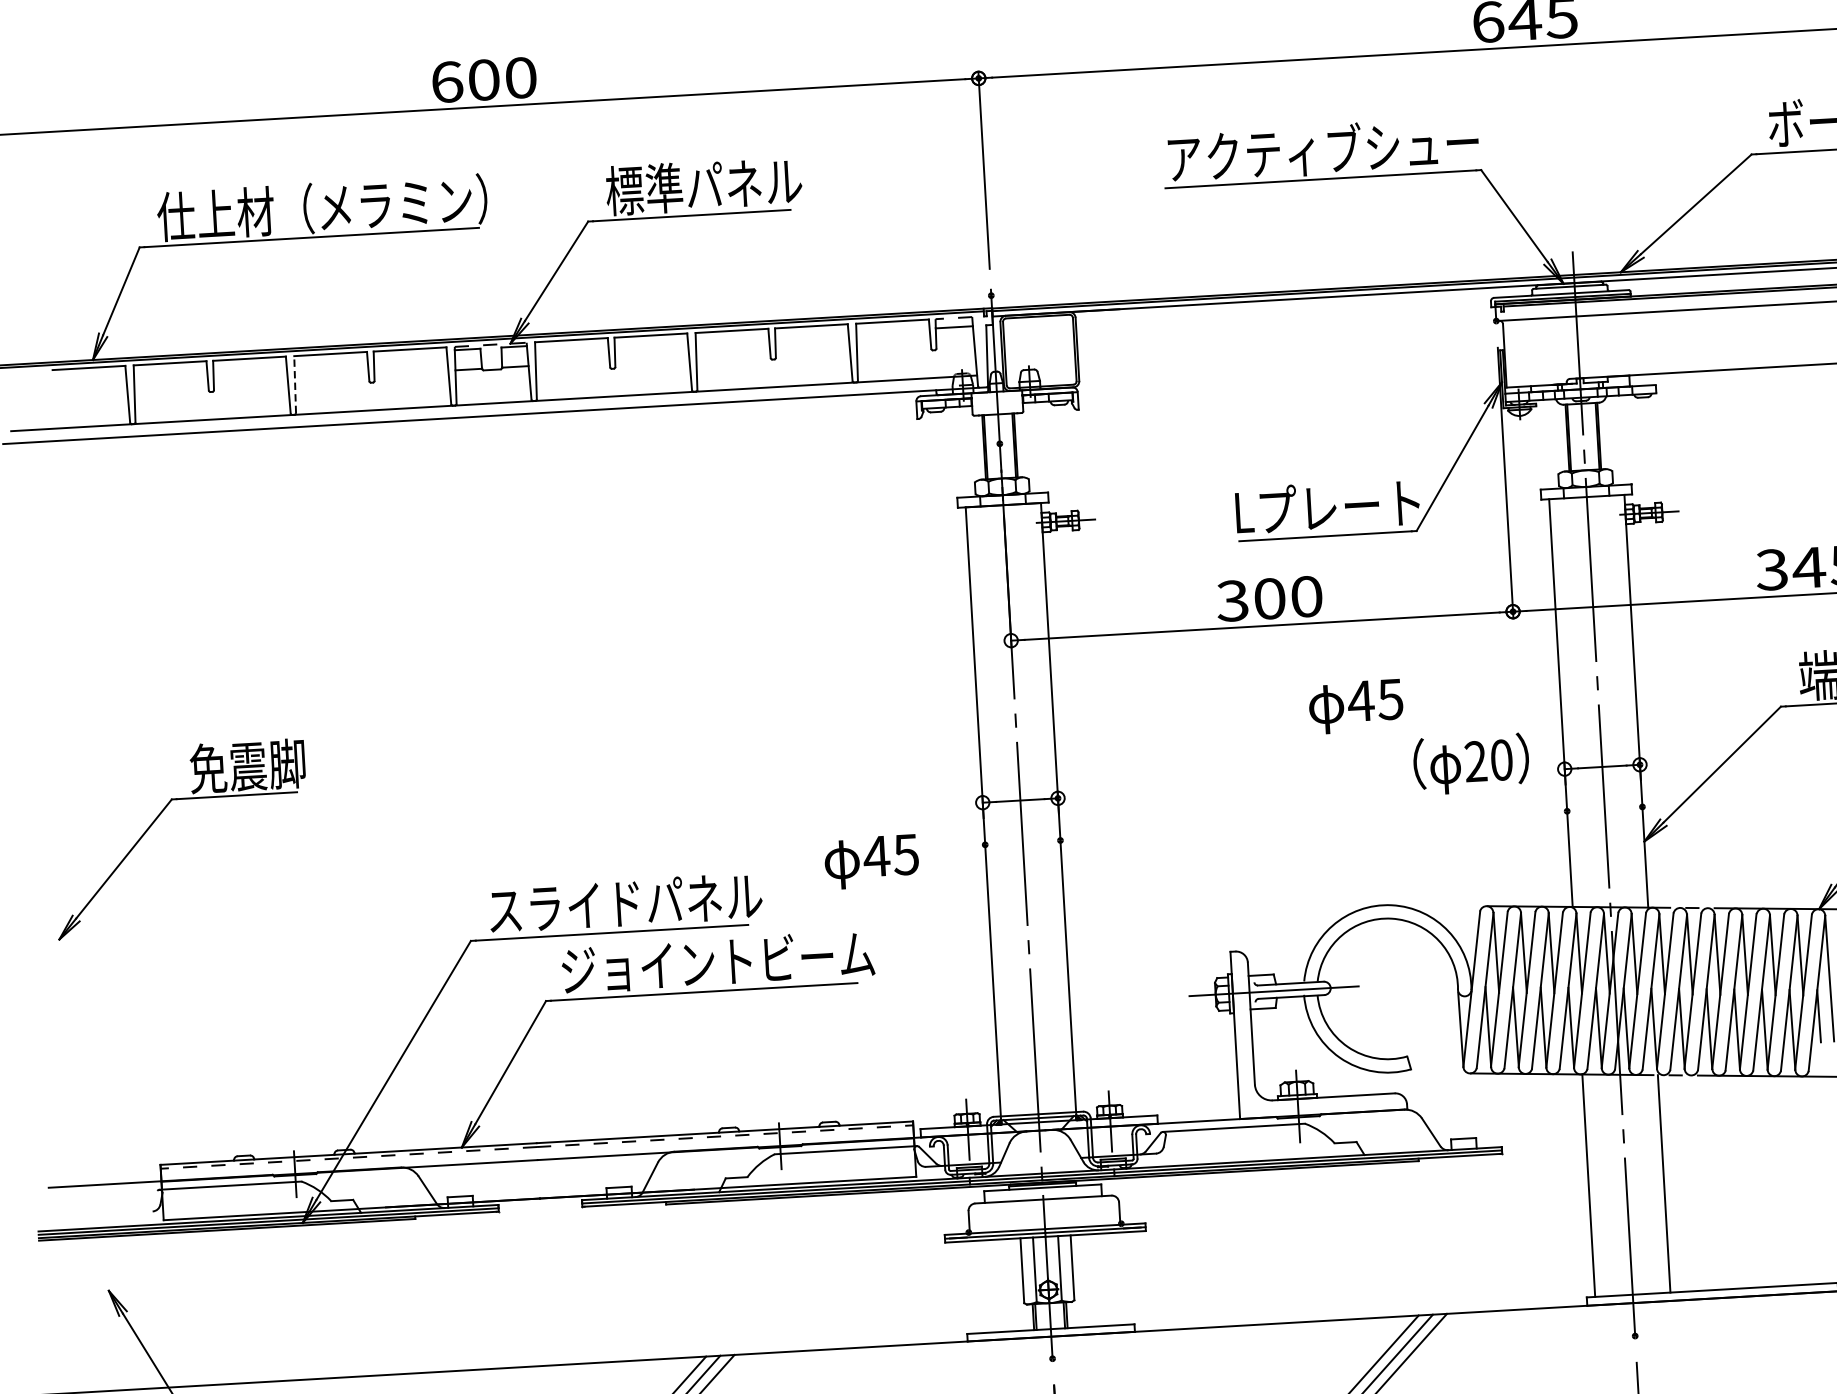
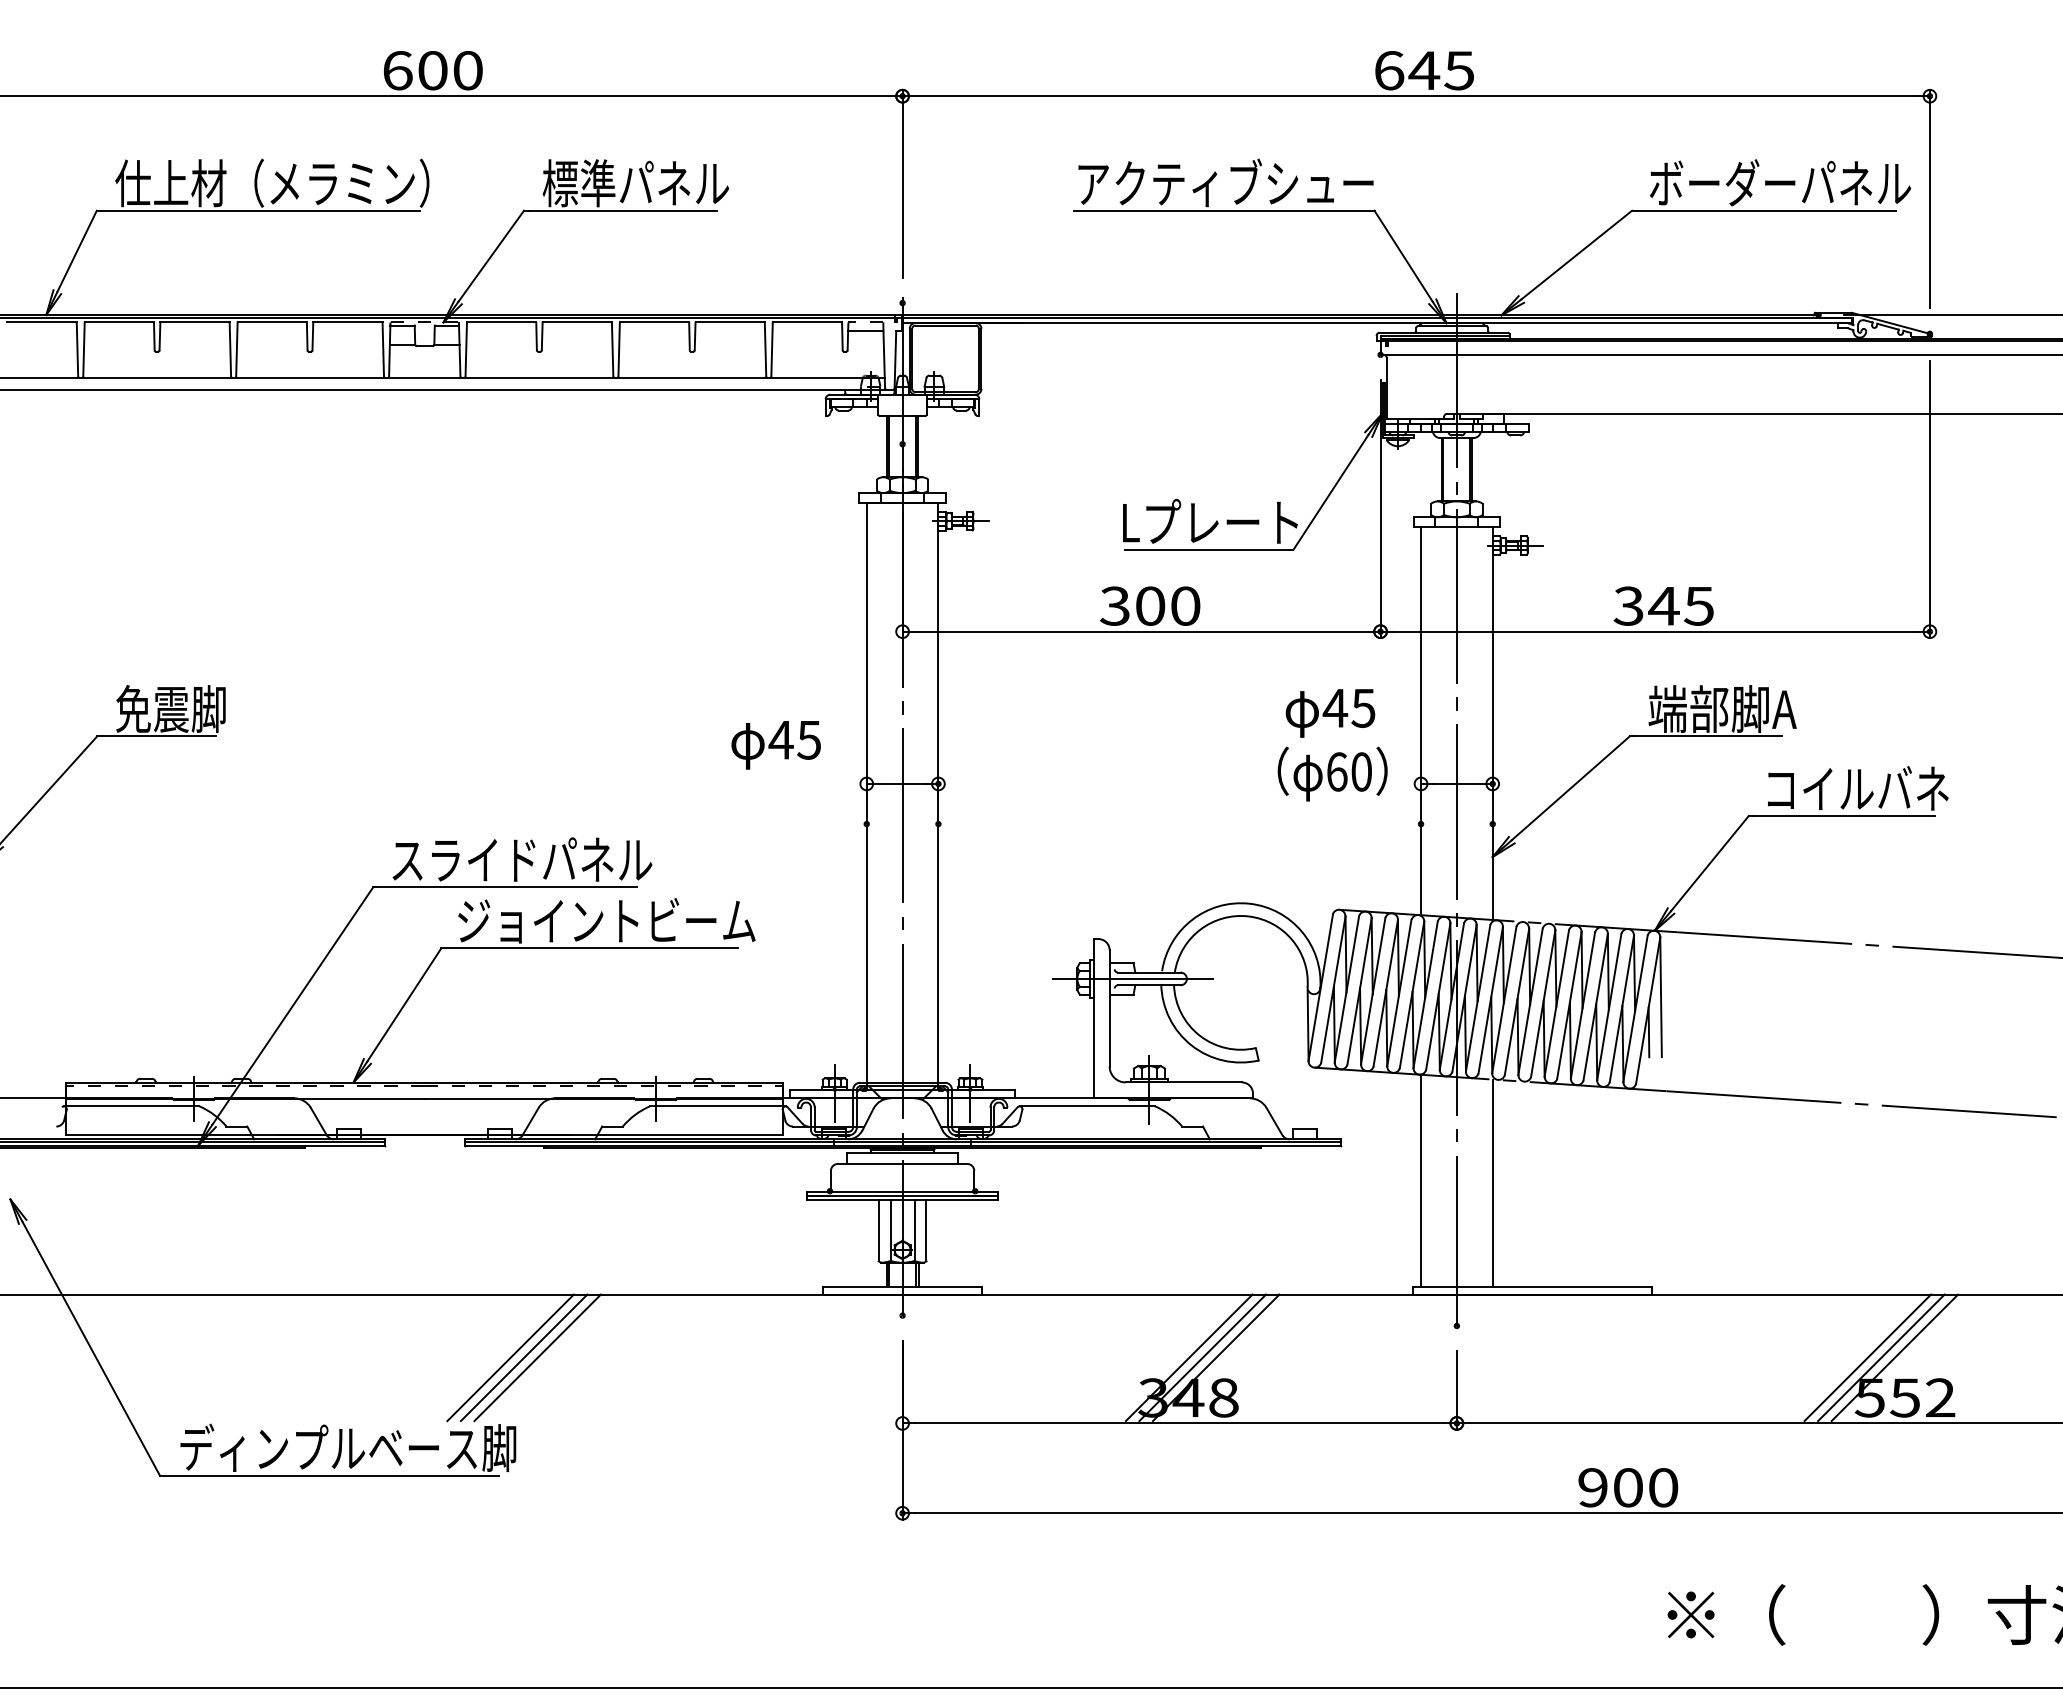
line: (294, 383) -> (236, 348), dashed -> solid
text: (1356, 706) -> (1330, 713), moved
text: (1476, 761) -> (1337, 771), 20 -> 60
text: (871, 862) -> (775, 745), moved

